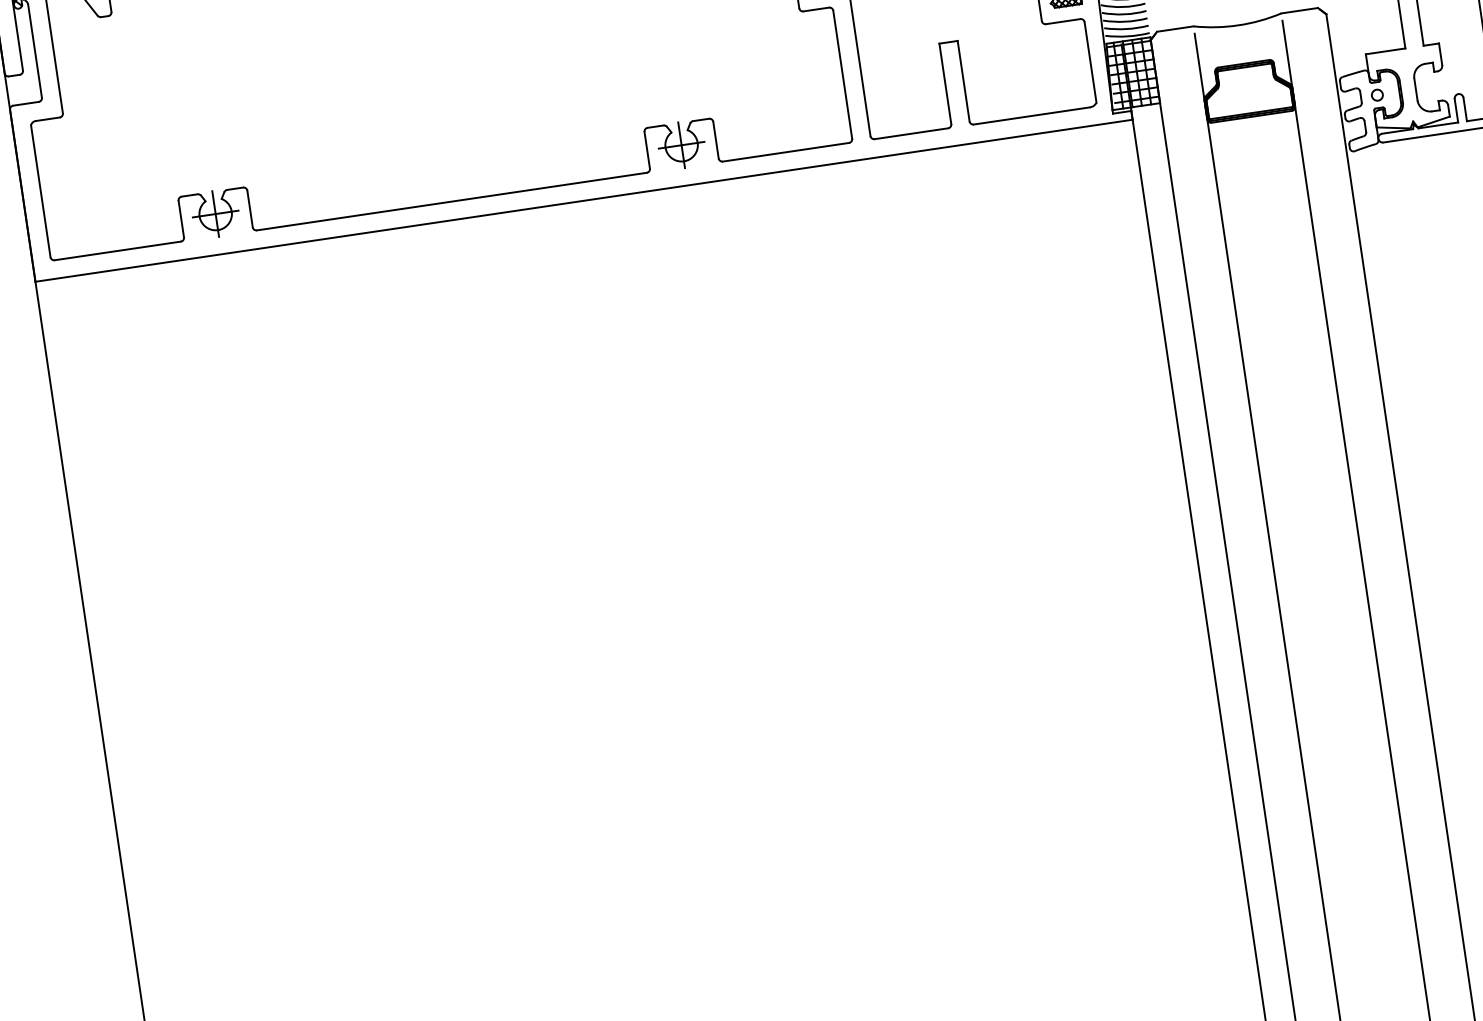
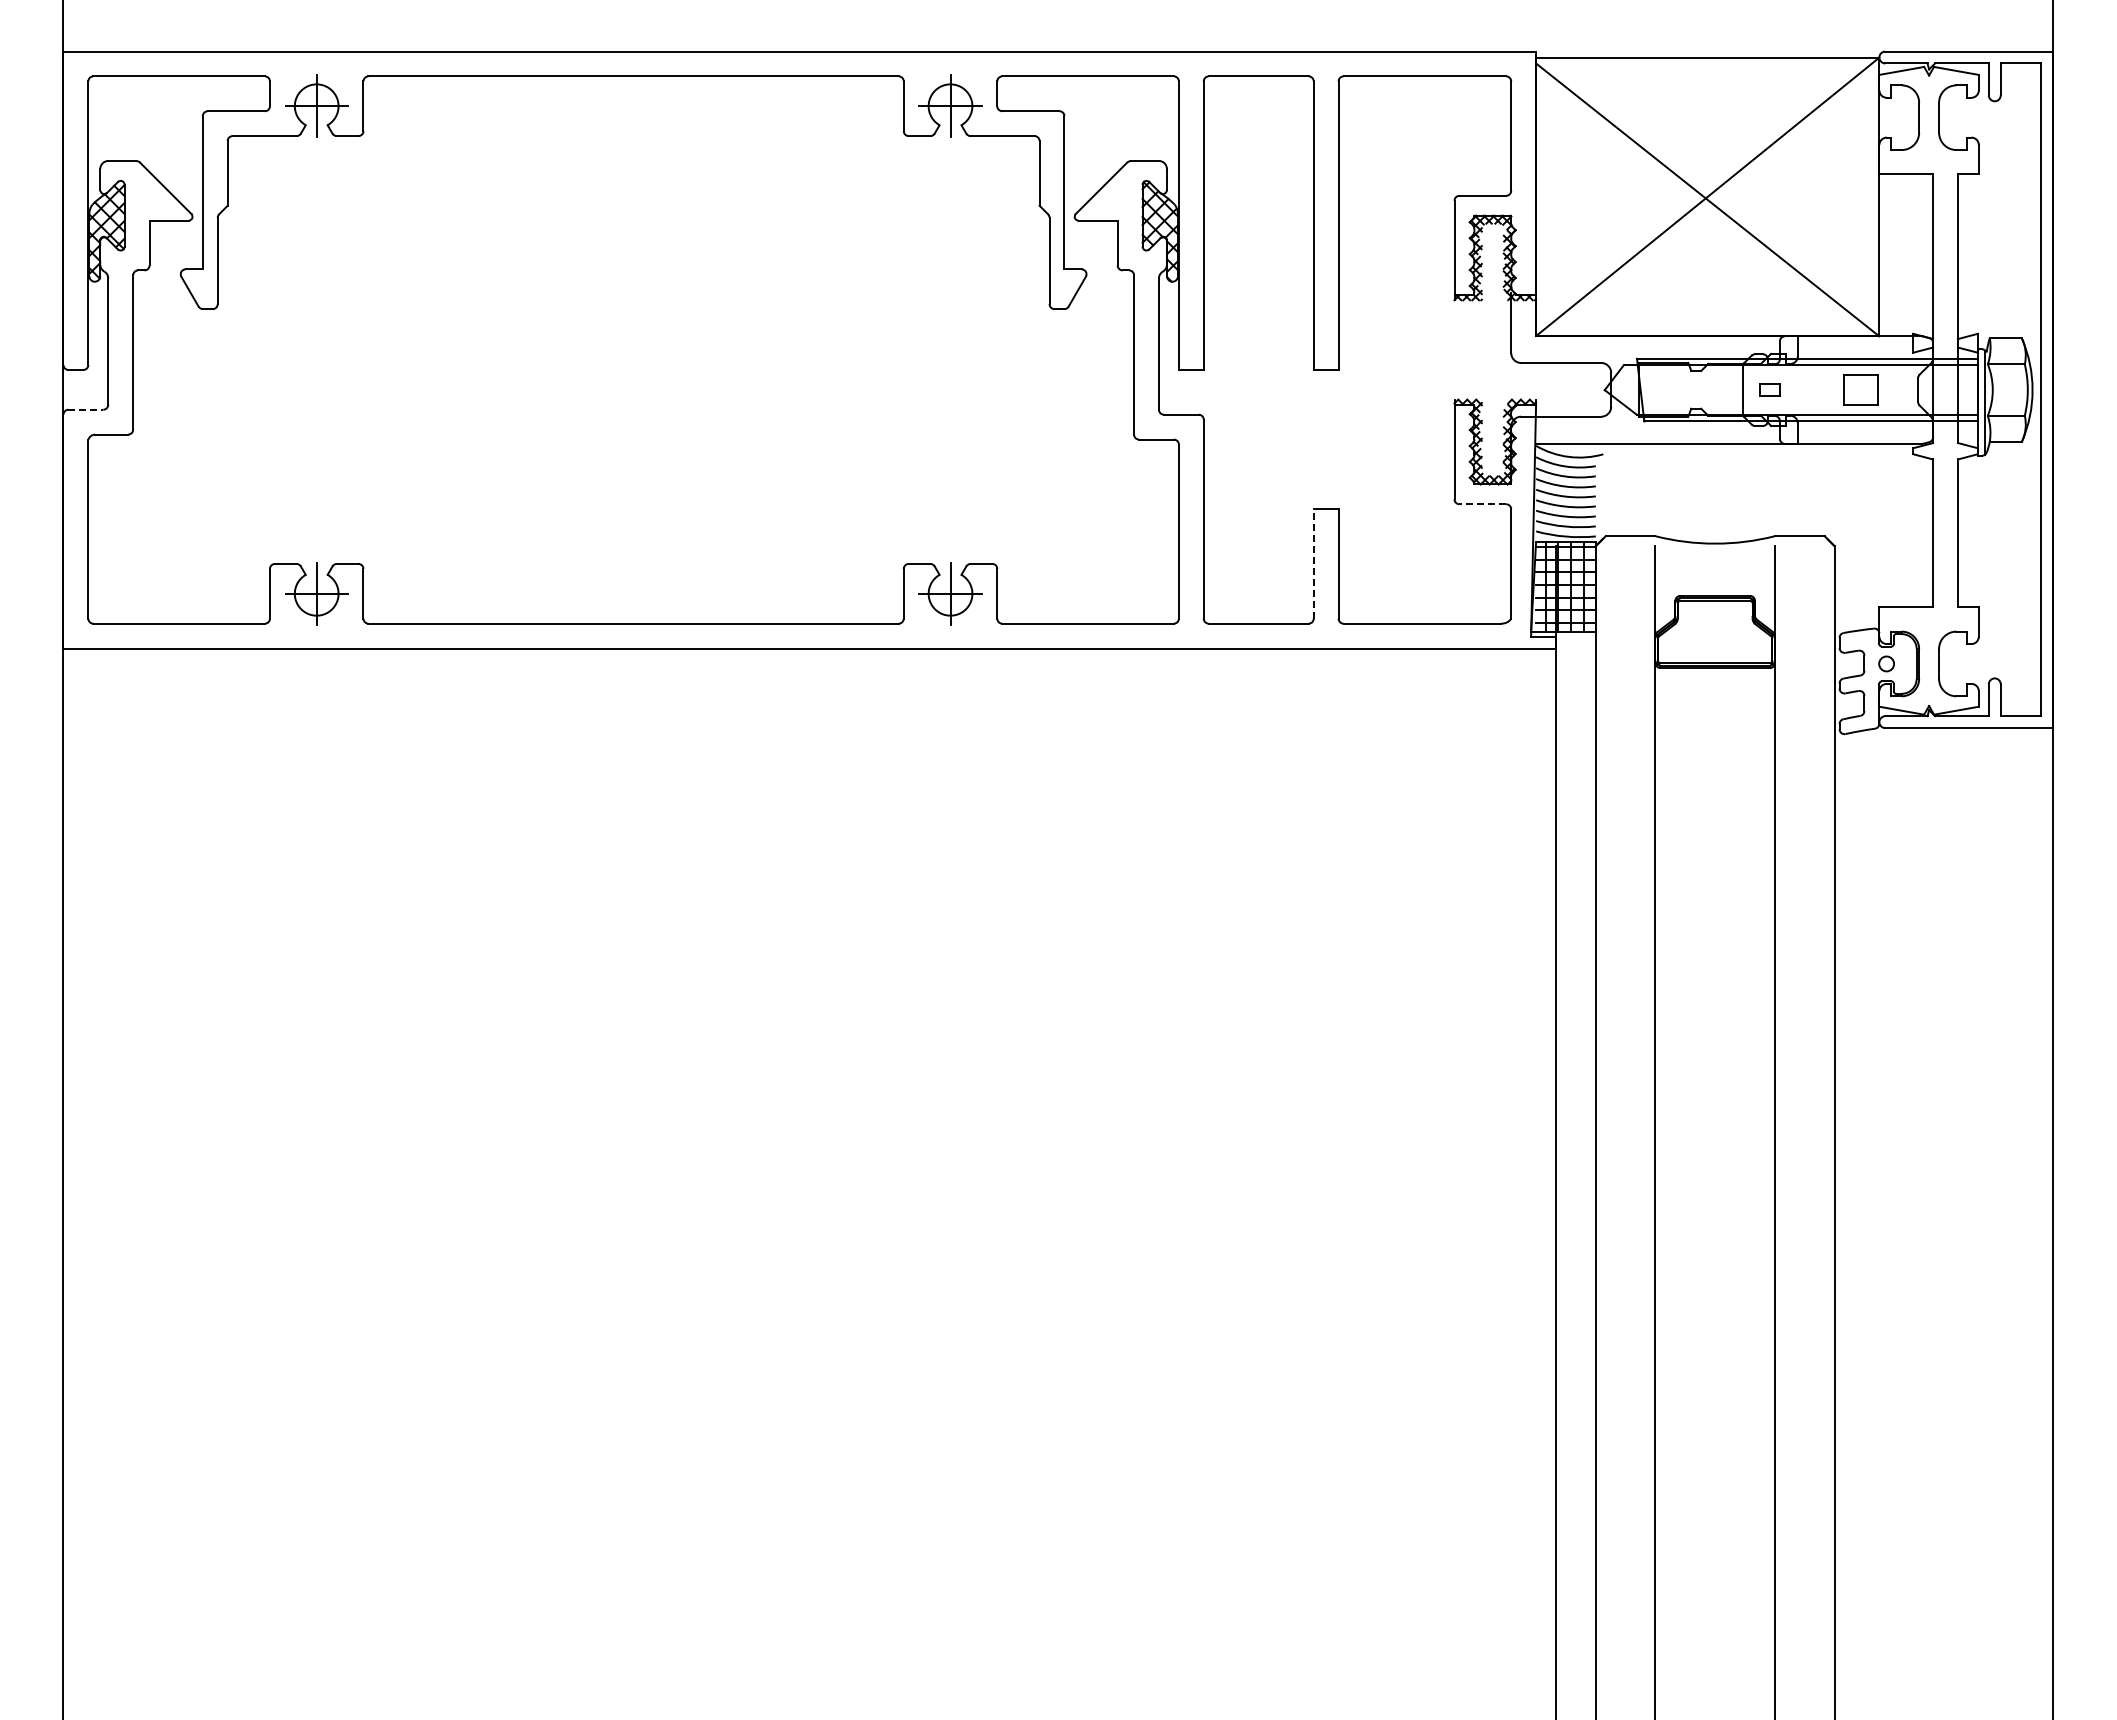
line: (1062, 21) -> (1482, 504), solid -> dashed
line: (945, 83) -> (1313, 563), solid -> dashed
line: (26, 103) -> (86, 409), solid -> dashed

